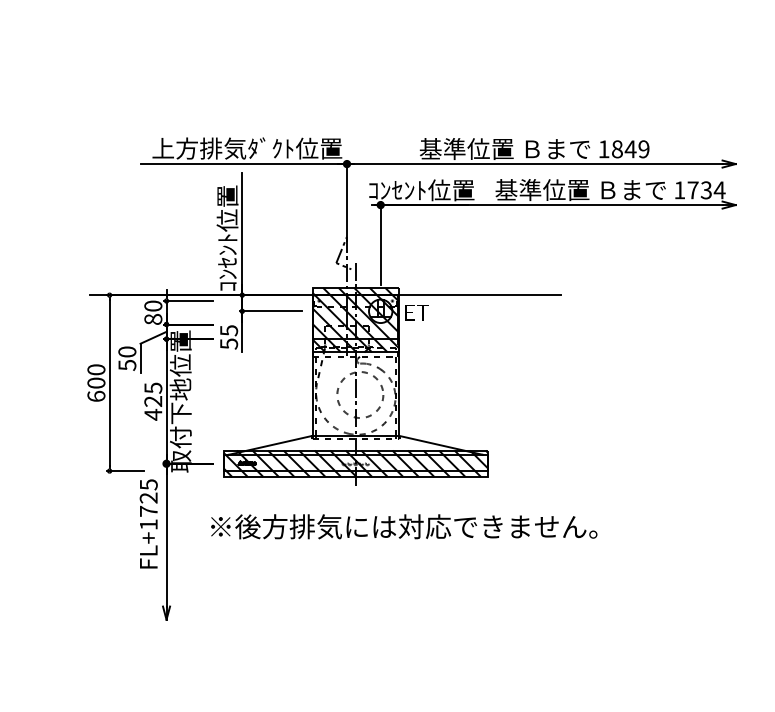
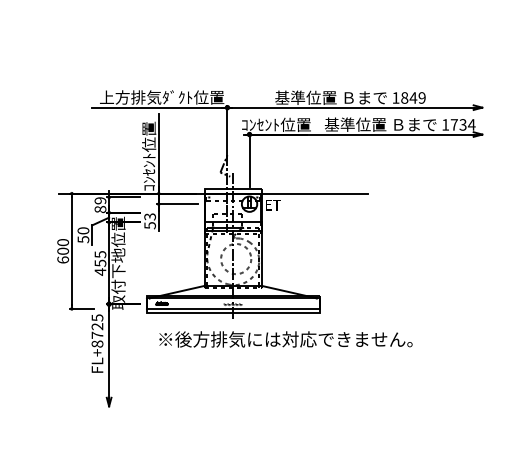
text: (153, 305) -> (100, 200), 80 -> 89
hatch: (354, 319) -> (232, 209), removed
text: (228, 330) -> (149, 216), 55 -> 53
text: (153, 400) -> (100, 262), 425 -> 455
hatch: (354, 462) -> (232, 303), removed
text: (148, 523) -> (97, 343), FL+1725 -> FL+8725
text: (403, 526) -> (285, 339), moved

